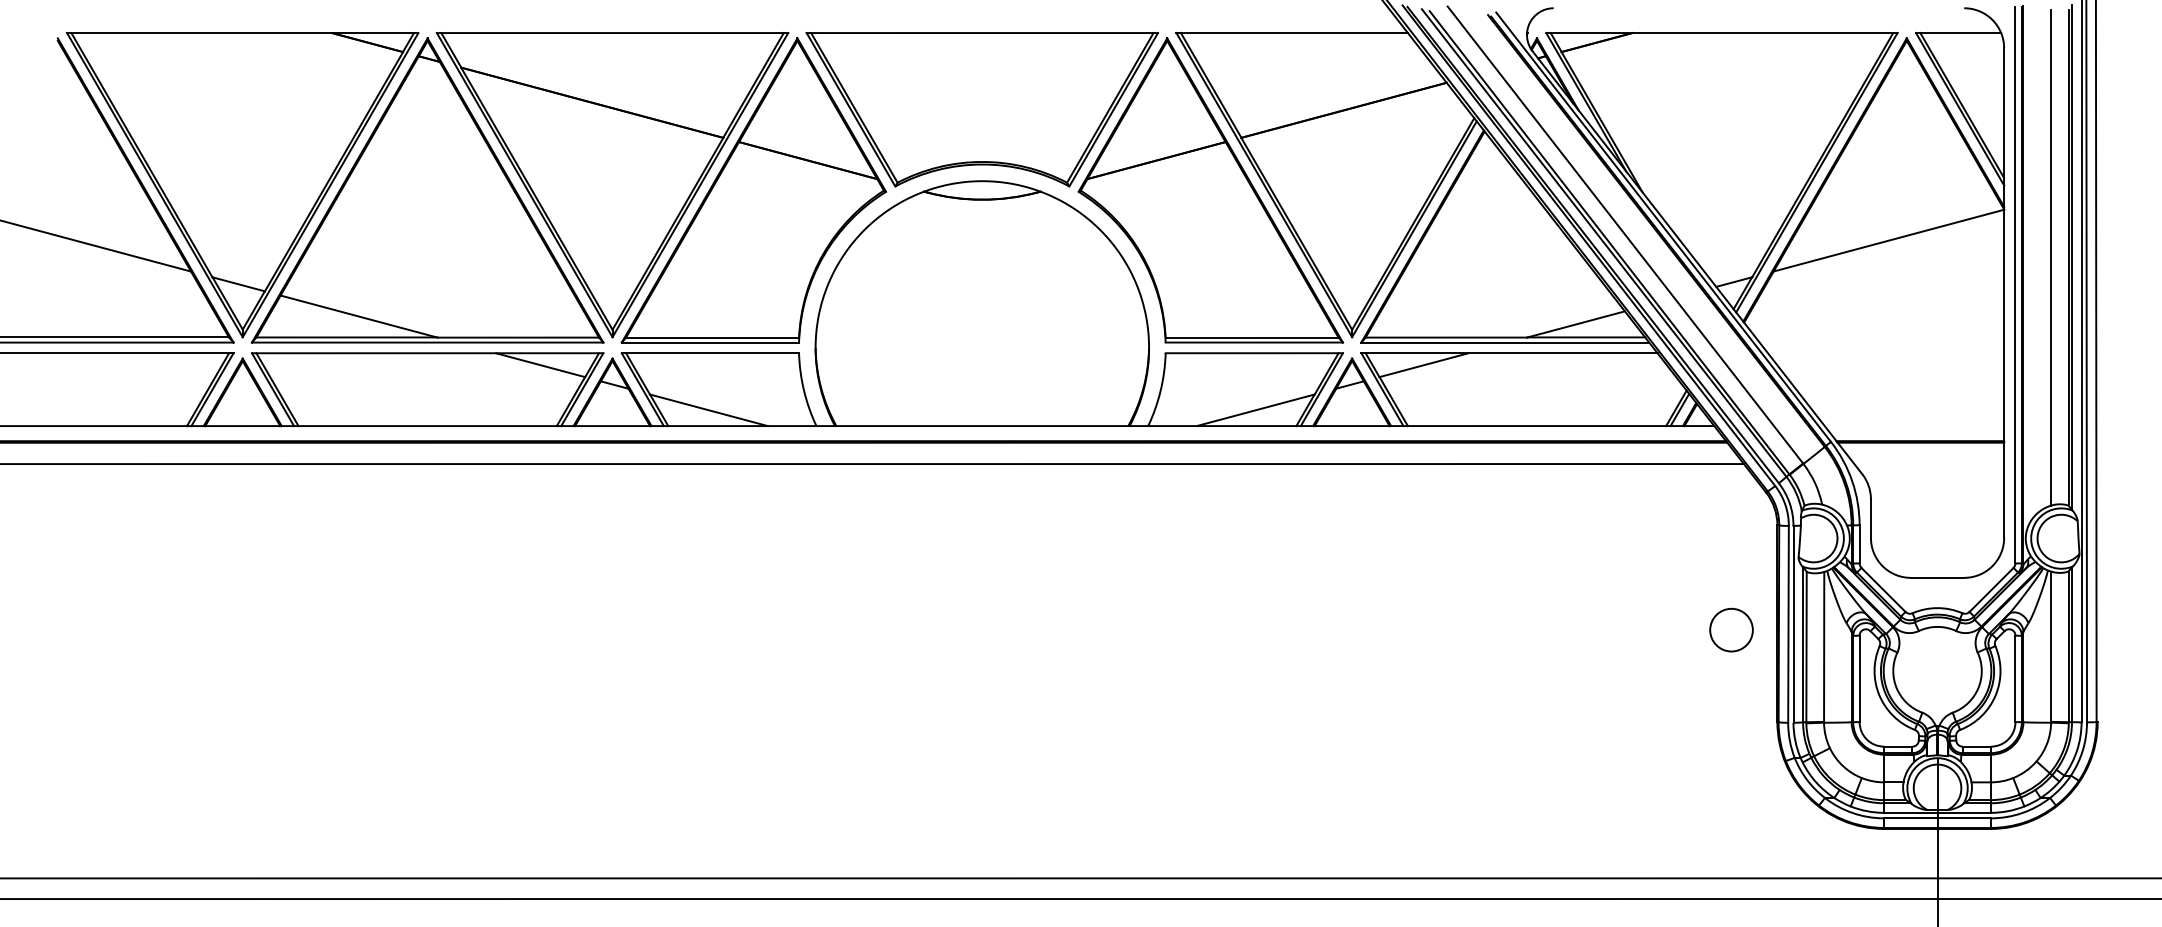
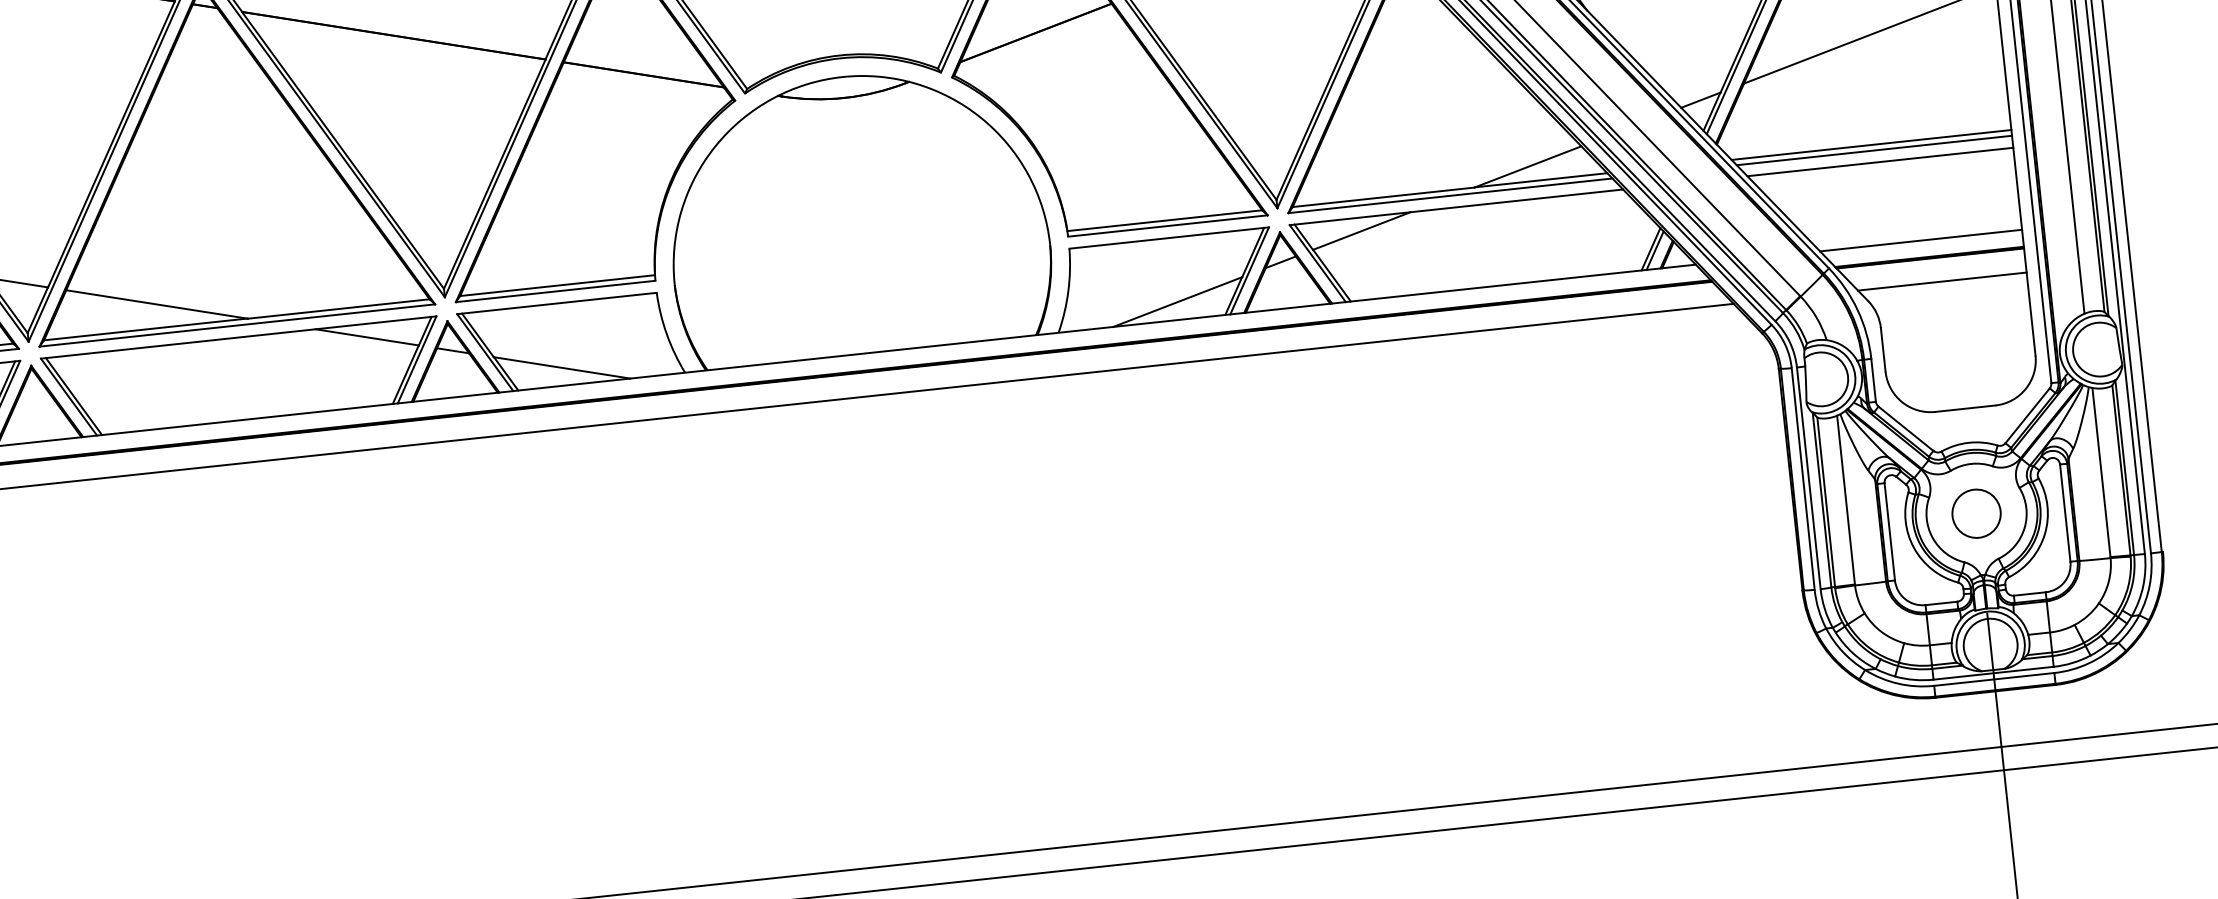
line: (1879, 337) -> (1871, 145), added
line: (1881, 342) -> (1873, 150), added
line: (1885, 353) -> (1879, 162), added
line: (1914, 426) -> (1921, 241), added
line: (1929, 464) -> (1942, 282), added
circle: (1731, 629) -> (1976, 513), moved

